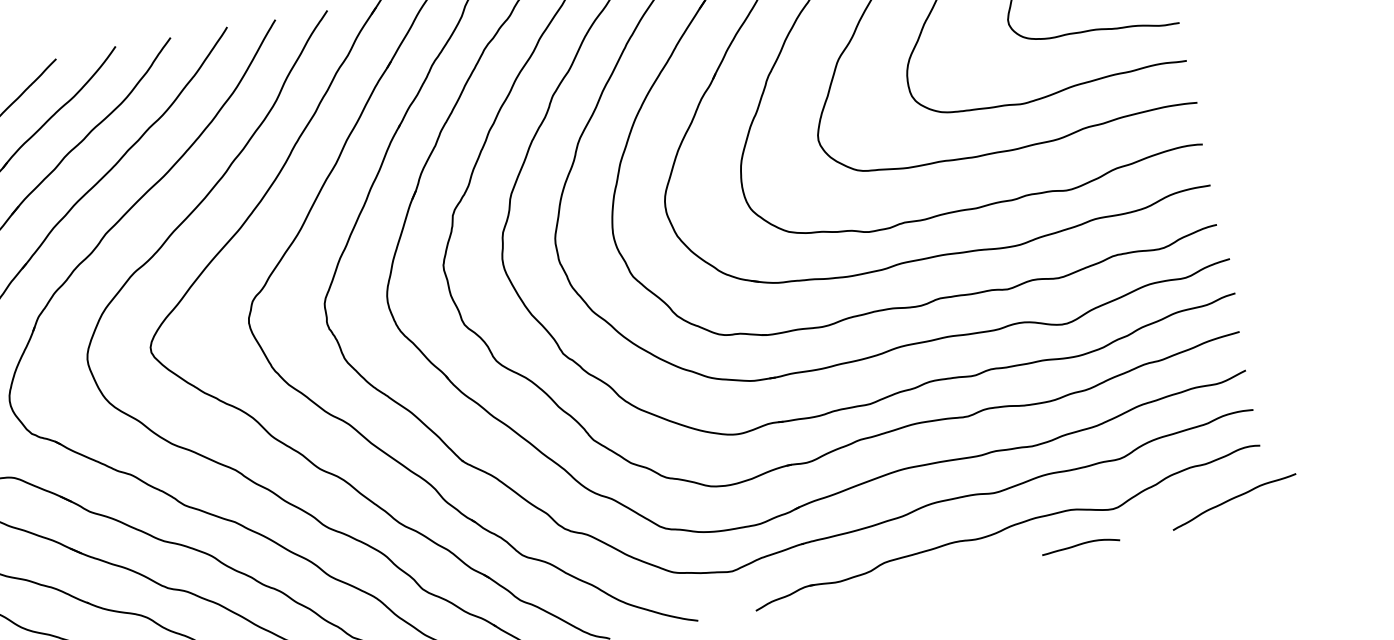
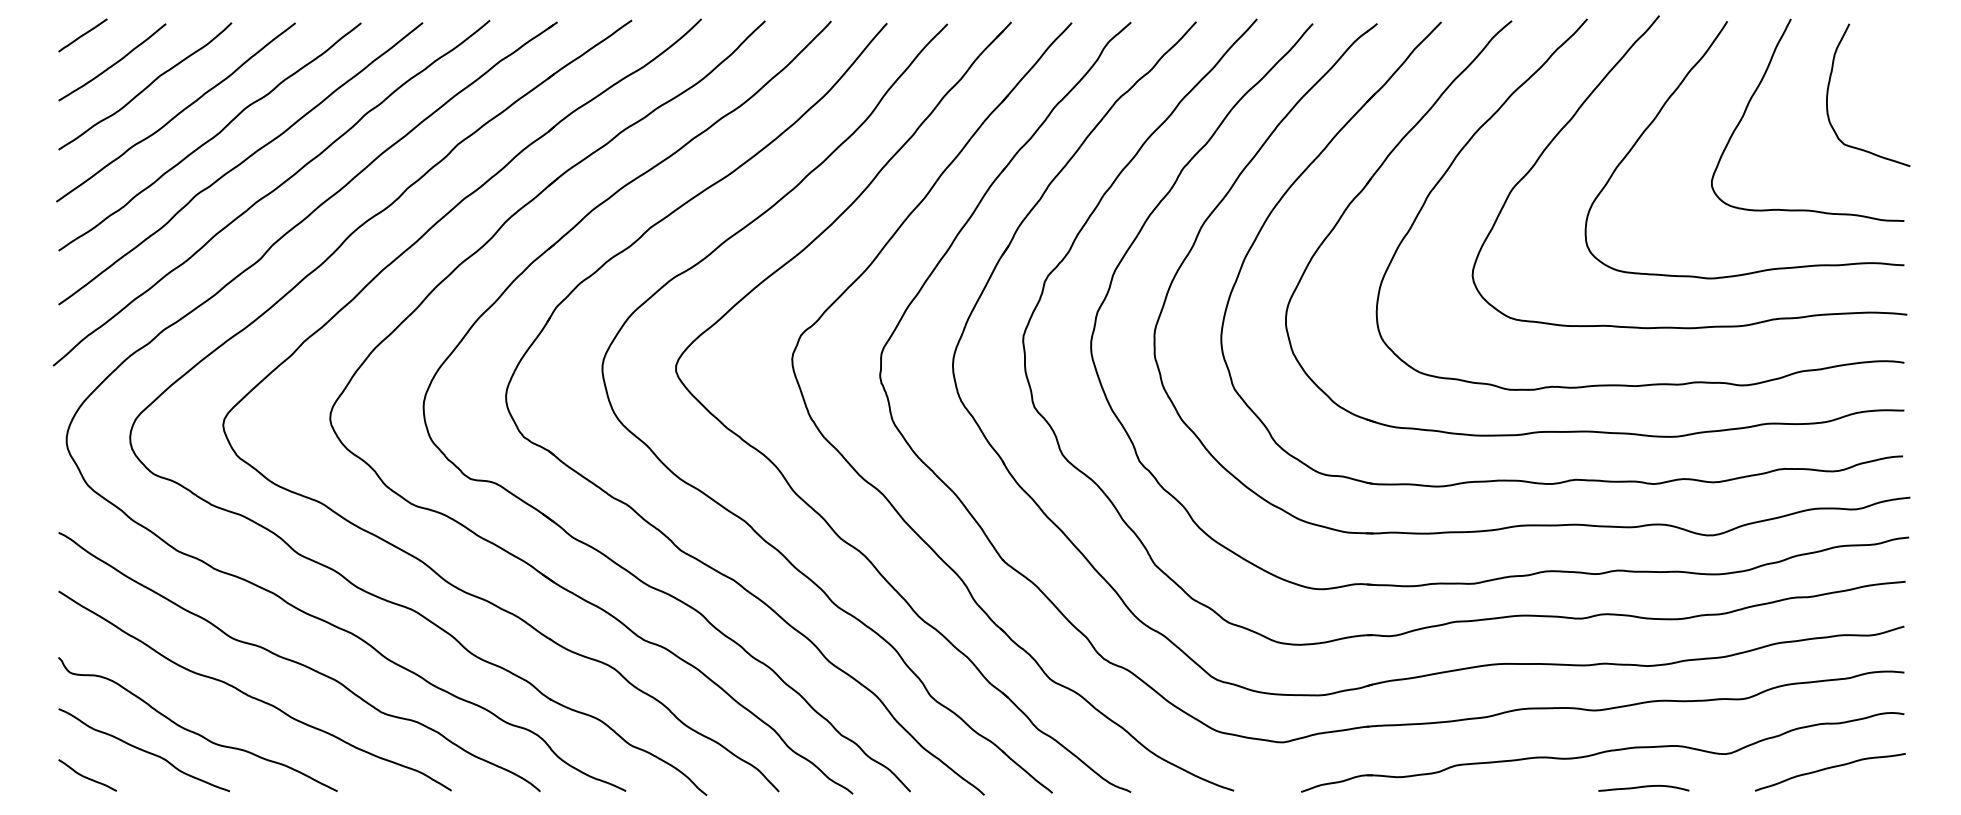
curve: (1234, 498) -> (1830, 768), moved
curve: (1080, 545) -> (1643, 787), moved

